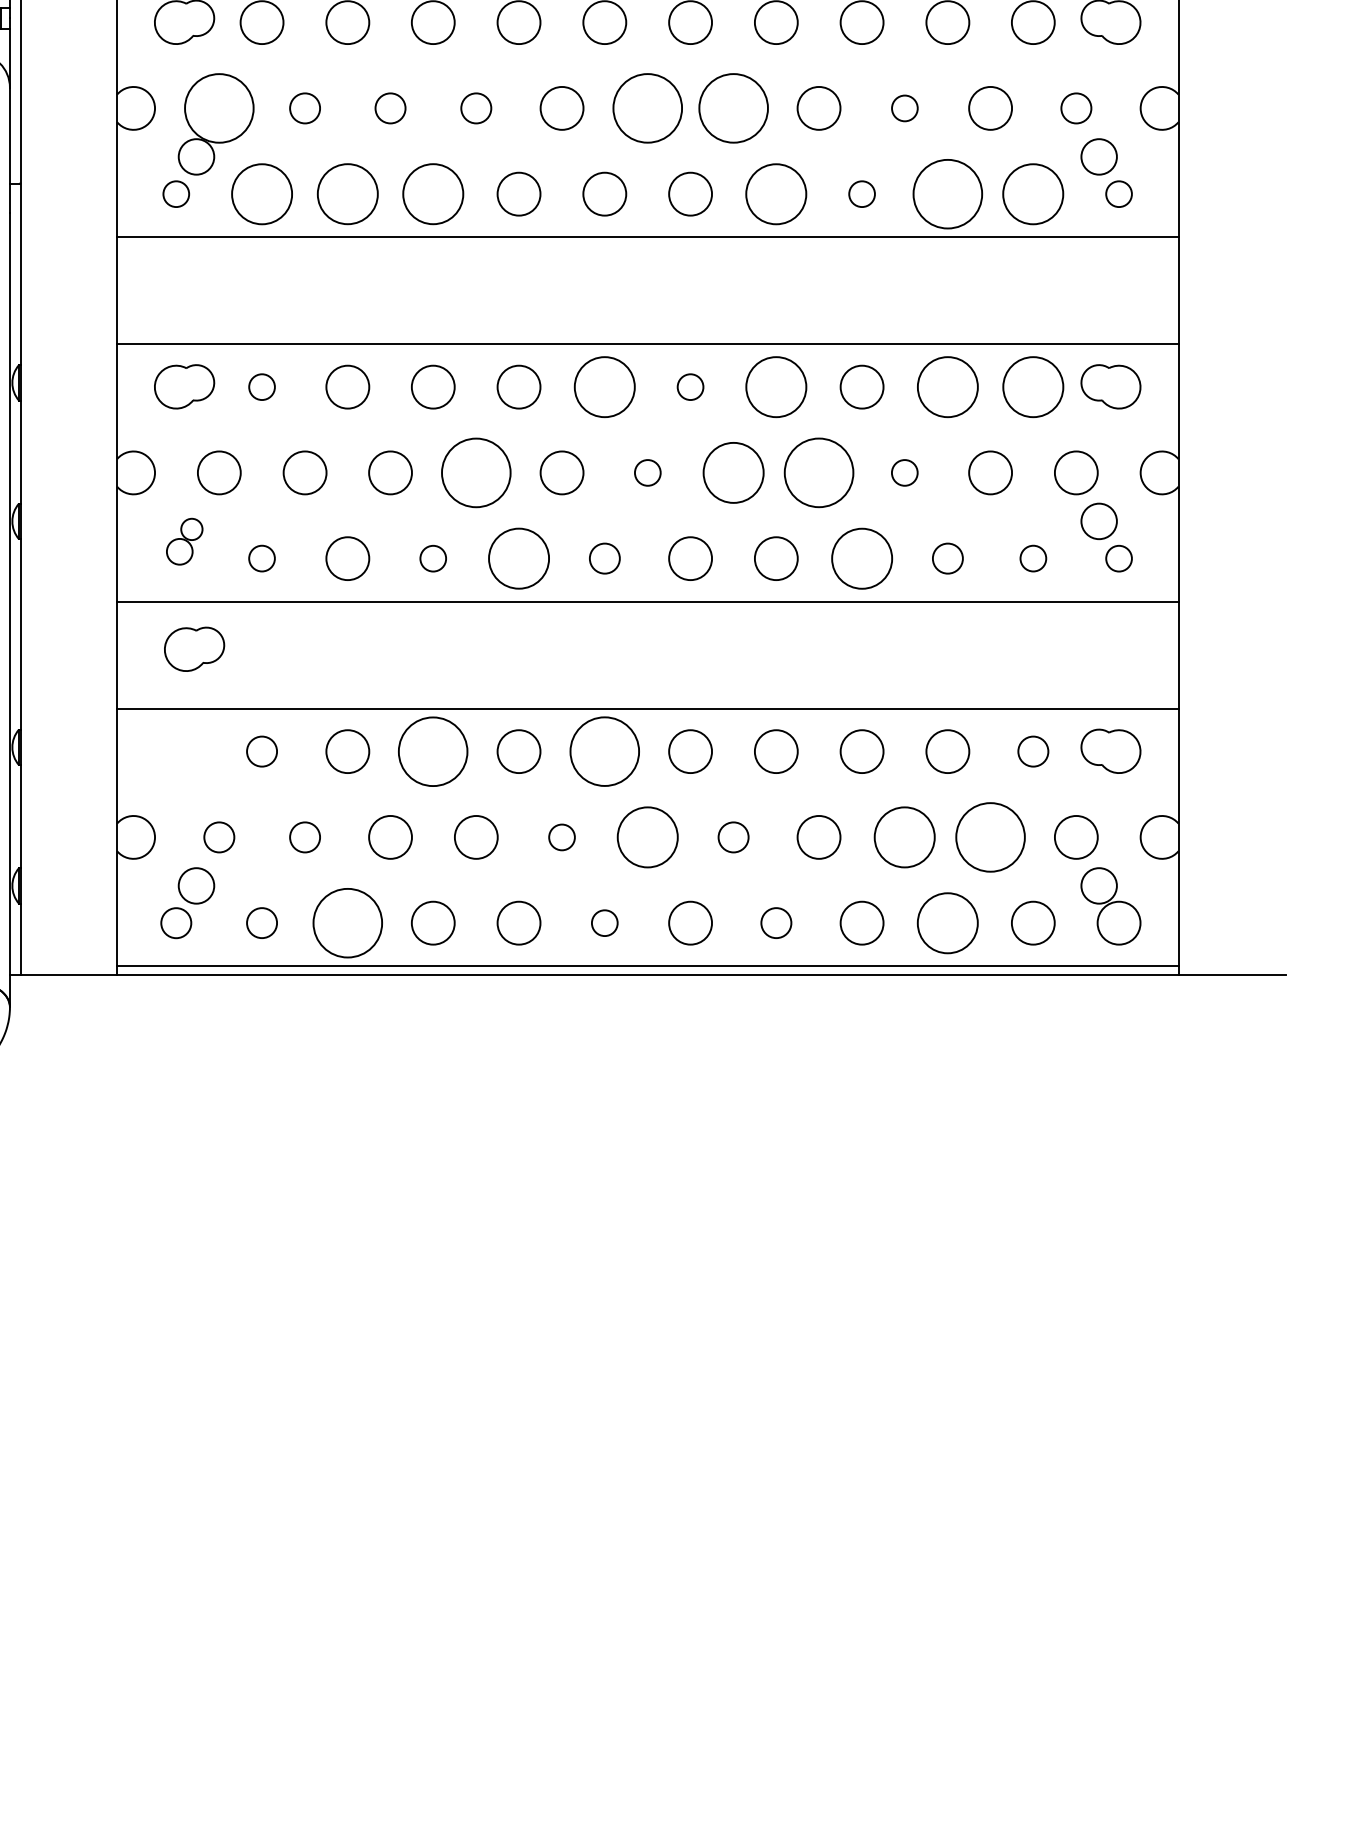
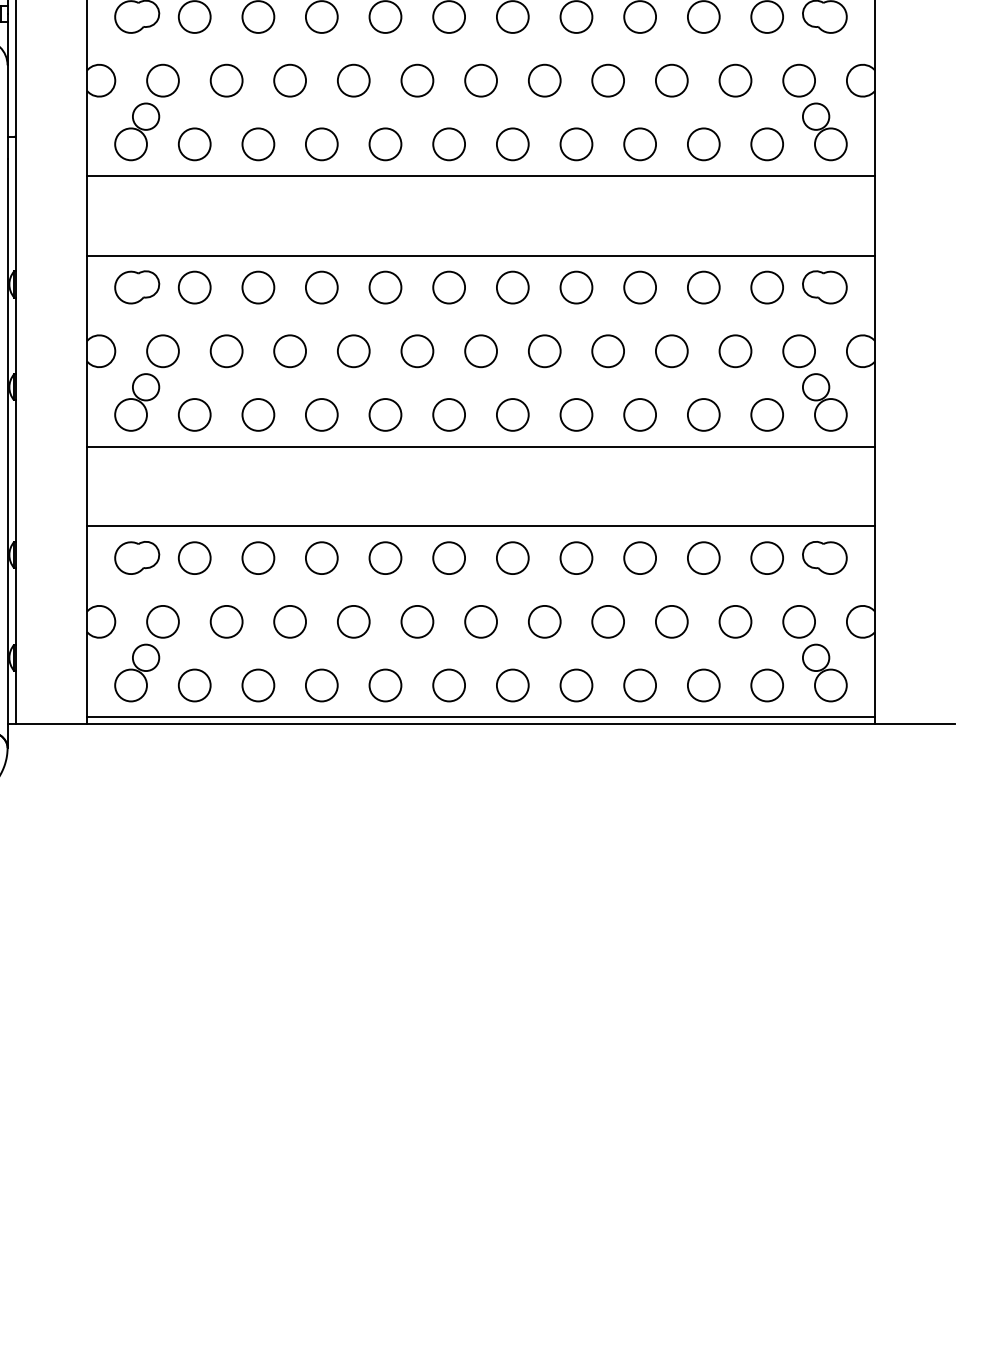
circle: (218, 107) -> (162, 80), size x0.62
circle: (304, 107) -> (226, 80), size x1.43
circle: (390, 107) -> (290, 80), size x1.43
circle: (475, 107) -> (353, 80), size x1.43
circle: (647, 108) -> (480, 80), size x0.62
circle: (733, 108) -> (544, 80), size x0.62
circle: (904, 108) -> (671, 80), size x1.67
circle: (1076, 108) -> (799, 80), size x1.43
circle: (175, 193) -> (130, 143), size x1.67
circle: (261, 193) -> (194, 143), size x0.71
circle: (347, 193) -> (258, 143), size x0.71
circle: (432, 193) -> (321, 143), size x0.71
circle: (776, 193) -> (576, 143), size x0.71
circle: (861, 193) -> (639, 143), size x1.67
circle: (947, 193) -> (703, 143), size x0.62
circle: (1033, 193) -> (767, 143), size x0.71
circle: (1118, 193) -> (830, 143), size x1.67
circle: (261, 386) -> (194, 287), size x1.67
circle: (604, 386) -> (448, 287), size x0.71
circle: (690, 386) -> (512, 287), size x1.67
circle: (775, 386) -> (575, 287), size x0.71
circle: (947, 386) -> (703, 287), size x0.71
circle: (1032, 386) -> (766, 287), size x0.71
circle: (475, 472) -> (353, 350), size x0.62
circle: (647, 472) -> (480, 350), size x1.67
circle: (733, 472) -> (544, 350), size x0.71
circle: (818, 472) -> (607, 350), size x0.62
circle: (904, 472) -> (671, 350), size x1.67
part: (184, 541) -> (137, 402), size x1.67
circle: (261, 558) -> (194, 414), size x1.67
circle: (432, 558) -> (321, 414), size x1.67
circle: (518, 558) -> (385, 414), size x0.71
circle: (604, 558) -> (448, 414), size x1.43
circle: (861, 558) -> (639, 414), size x0.71
circle: (947, 558) -> (703, 414), size x1.43
circle: (1033, 558) -> (767, 414), size x1.67
circle: (1118, 558) -> (830, 414), size x1.67
part: (194, 648) -> (137, 557), moved
circle: (261, 751) -> (194, 558), size x1.43
circle: (433, 751) -> (321, 558), size x0.62
circle: (604, 751) -> (448, 558), size x0.62
circle: (1033, 751) -> (767, 558), size x1.43
circle: (218, 836) -> (162, 621), size x1.43
circle: (304, 836) -> (226, 621), size x1.43
circle: (733, 836) -> (544, 621), size x1.43
circle: (990, 836) -> (735, 621), size x0.62
circle: (561, 837) -> (417, 621), size x1.67
circle: (647, 837) -> (480, 621), size x0.71
circle: (904, 837) -> (671, 621), size x0.71
circle: (175, 922) -> (130, 685), size x1.43
circle: (261, 922) -> (194, 685), size x1.43
circle: (347, 922) -> (258, 685), size x0.62
circle: (604, 922) -> (448, 685), size x1.67
circle: (776, 922) -> (576, 685), size x1.43
circle: (947, 922) -> (703, 685), size x0.71

